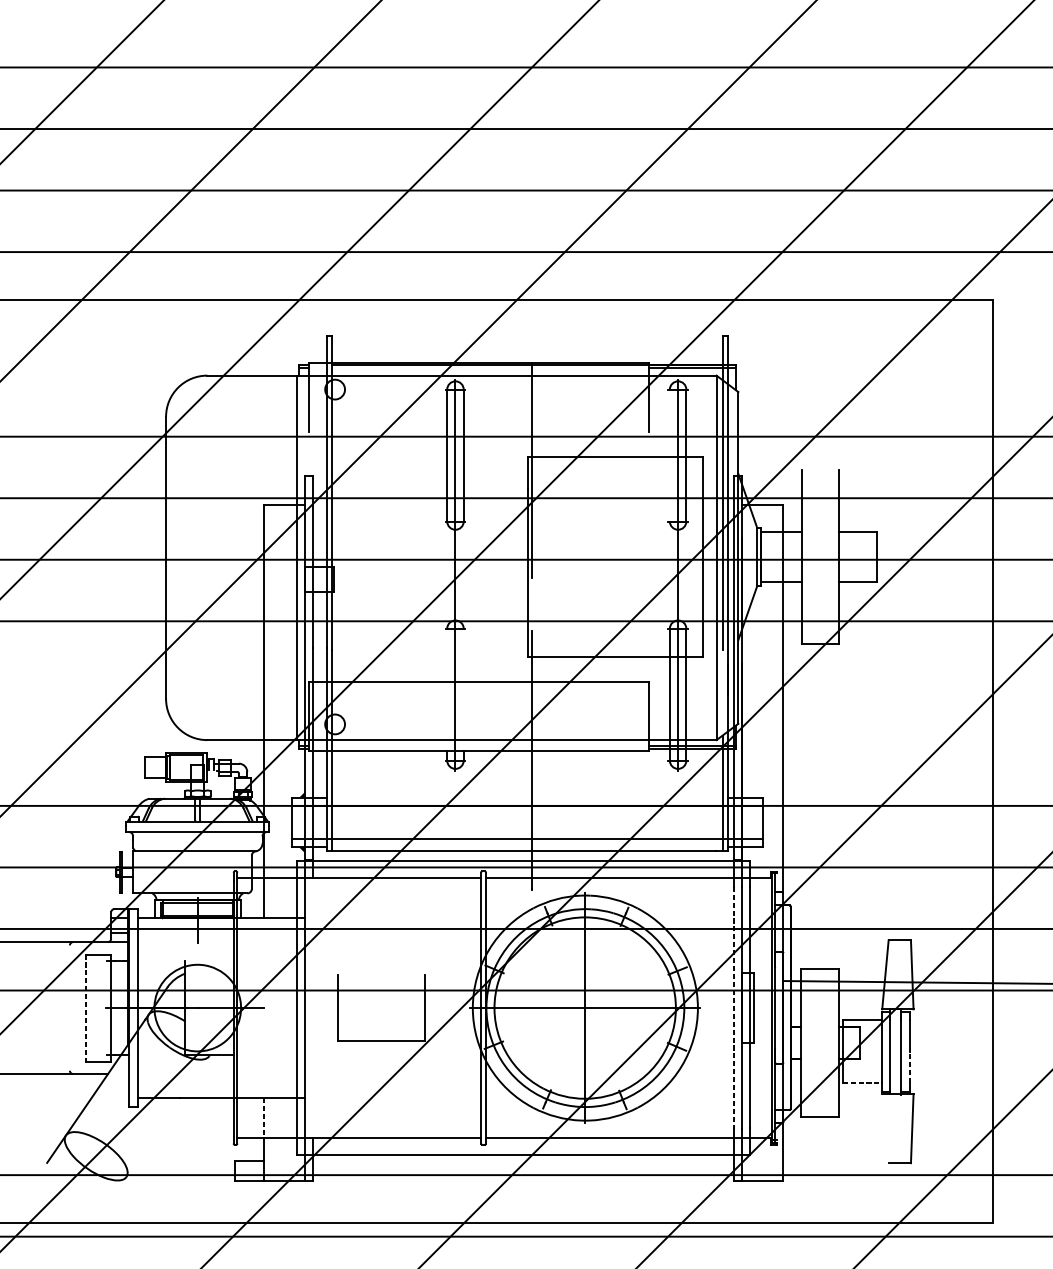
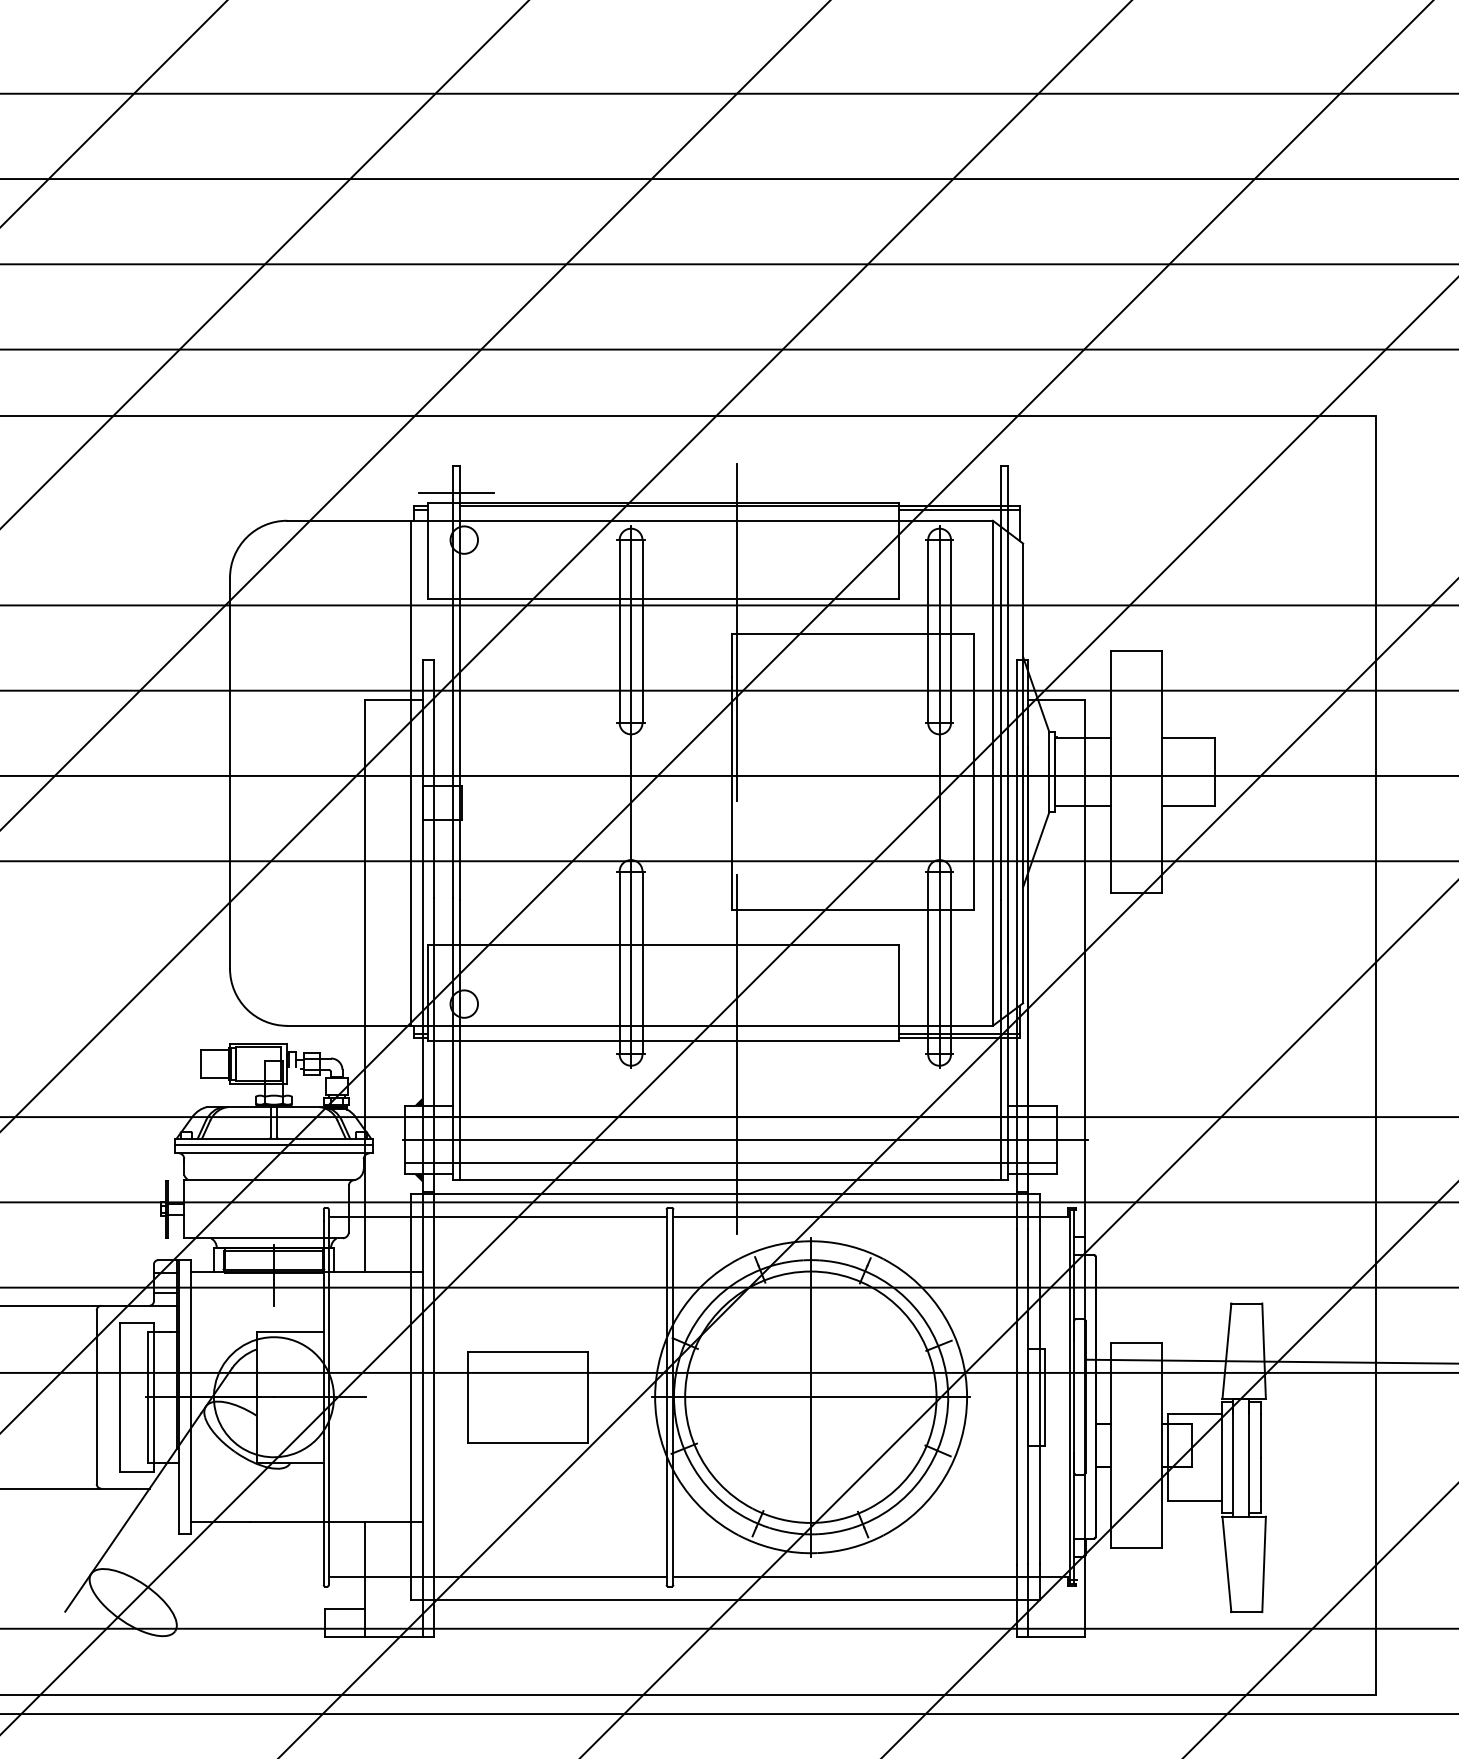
line: (531, 348) -> (736, 483), added
line: (329, 355) -> (456, 493), added
line: (478, 432) -> (663, 599), added
line: (670, 455) -> (928, 631), added
line: (820, 469) -> (1136, 650), added
line: (447, 690) -> (619, 956), added
line: (463, 690) -> (642, 956), added
line: (722, 692) -> (1001, 959), added
line: (538, 822) -> (745, 1140), added
line: (197, 826) -> (273, 1145), added
line: (208, 960) -> (289, 1331), added
line: (381, 975) -> (528, 1351), added
line: (107, 1007) -> (148, 1396), added
line: (733, 1007) -> (1016, 1396), dashed -> solid
line: (69, 1008) -> (96, 1397), added
line: (86, 1008) -> (119, 1397), dashed -> solid
line: (312, 1008) -> (433, 1397), added
line: (910, 1067) -> (1261, 1479), dashed -> solid
line: (862, 1083) -> (1195, 1501), dashed -> solid
line: (263, 1118) -> (365, 1550), dashed -> solid
line: (885, 1128) -> (1226, 1564), added

